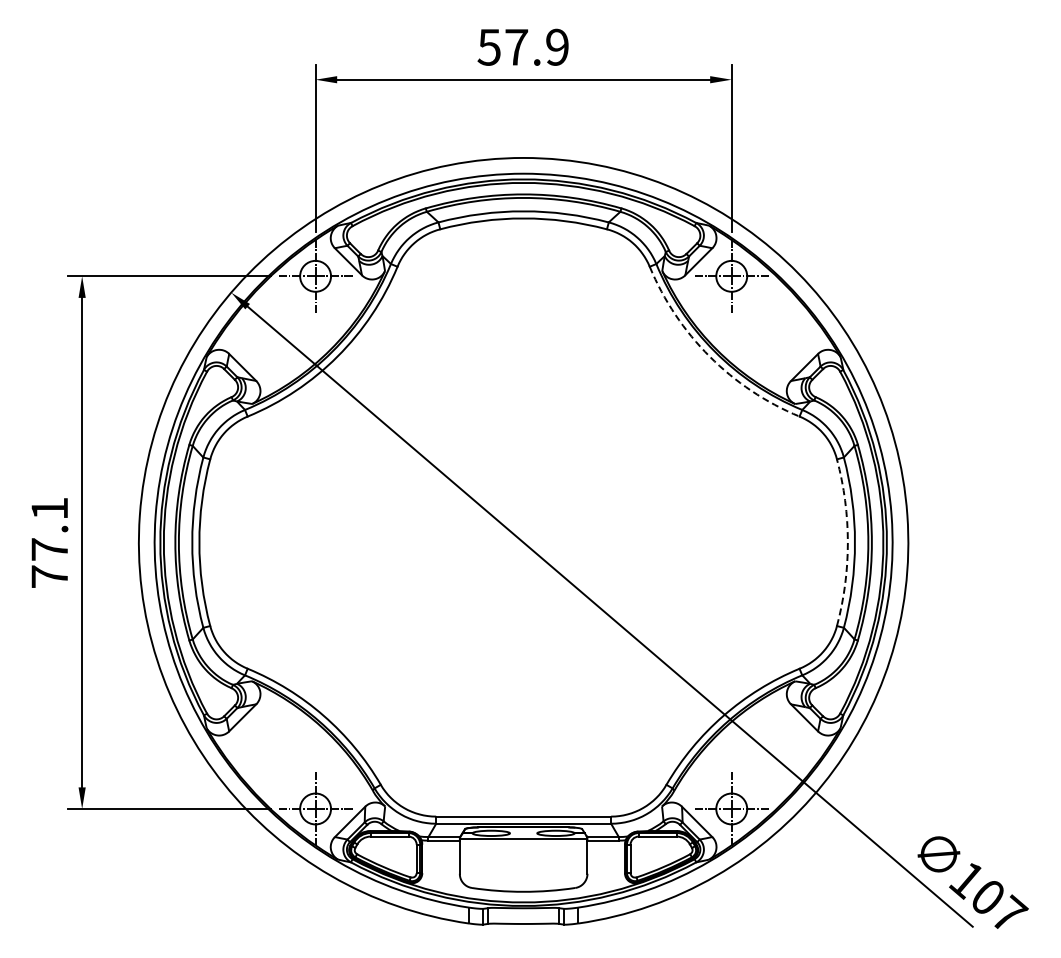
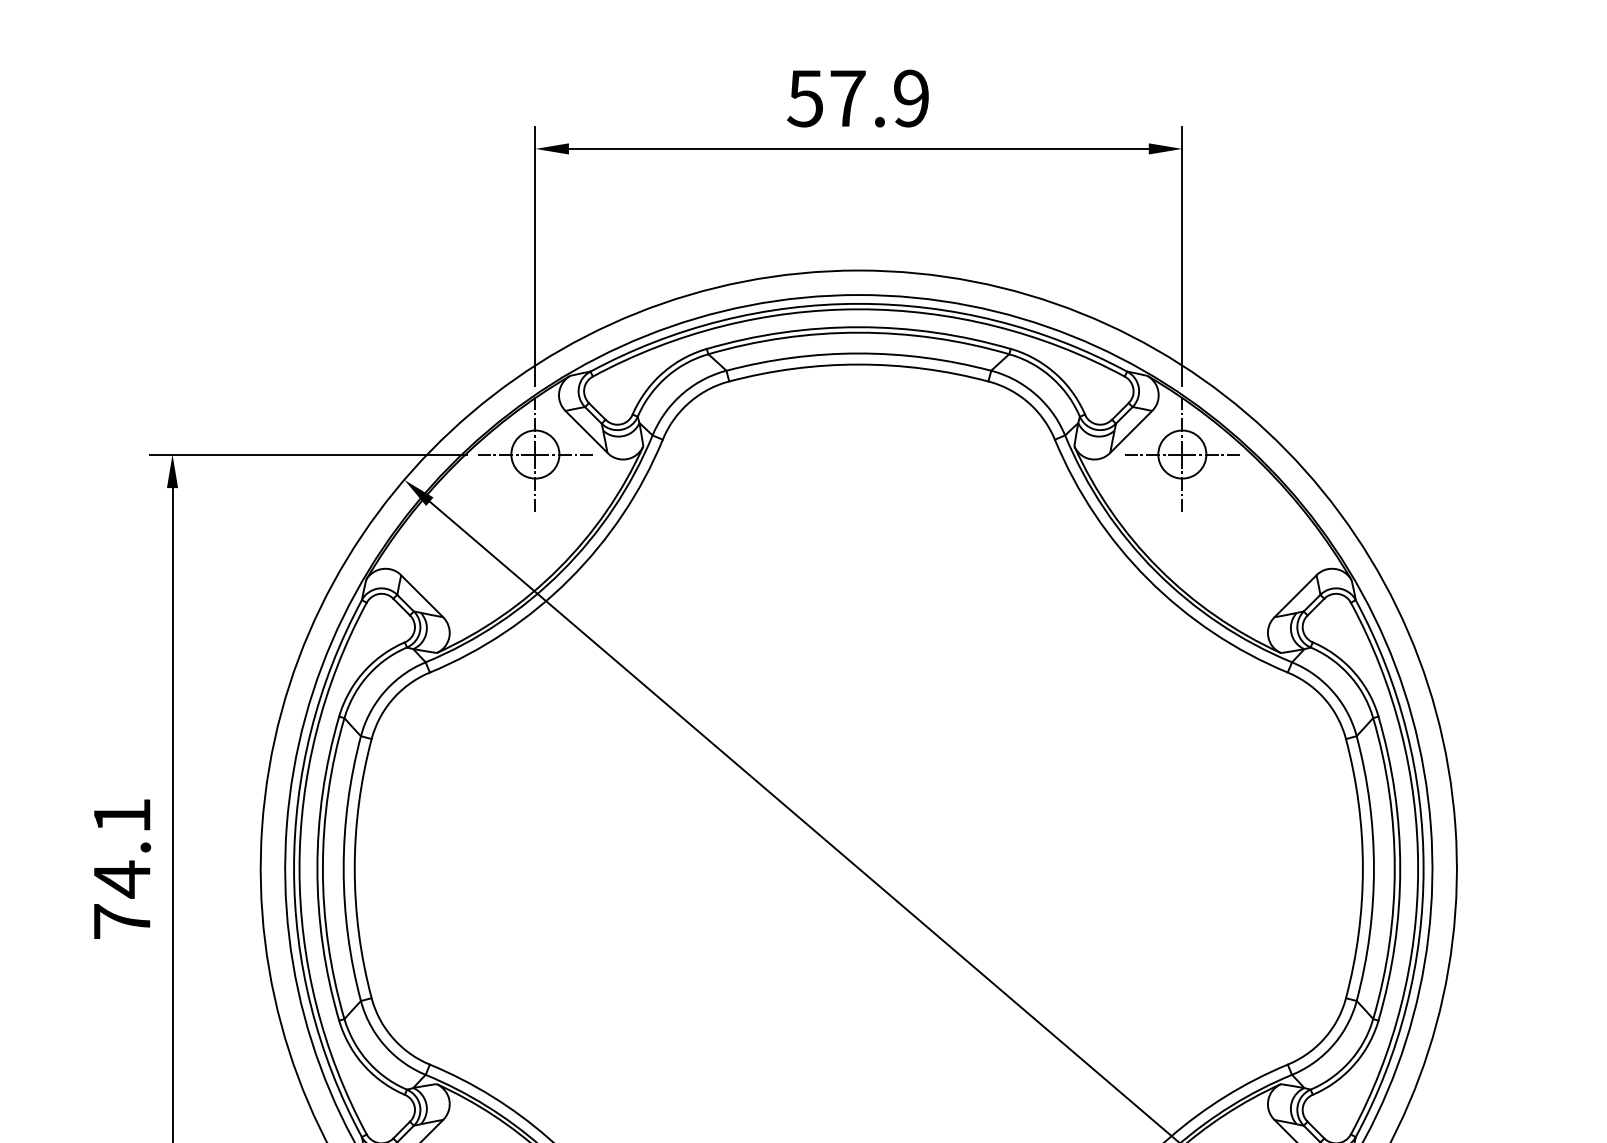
arc: (709, 356) -> (1147, 579), dashed -> solid
arc: (847, 542) -> (1362, 868), dashed -> solid
text: (49, 549) -> (121, 879), 77.1 -> 74.1

